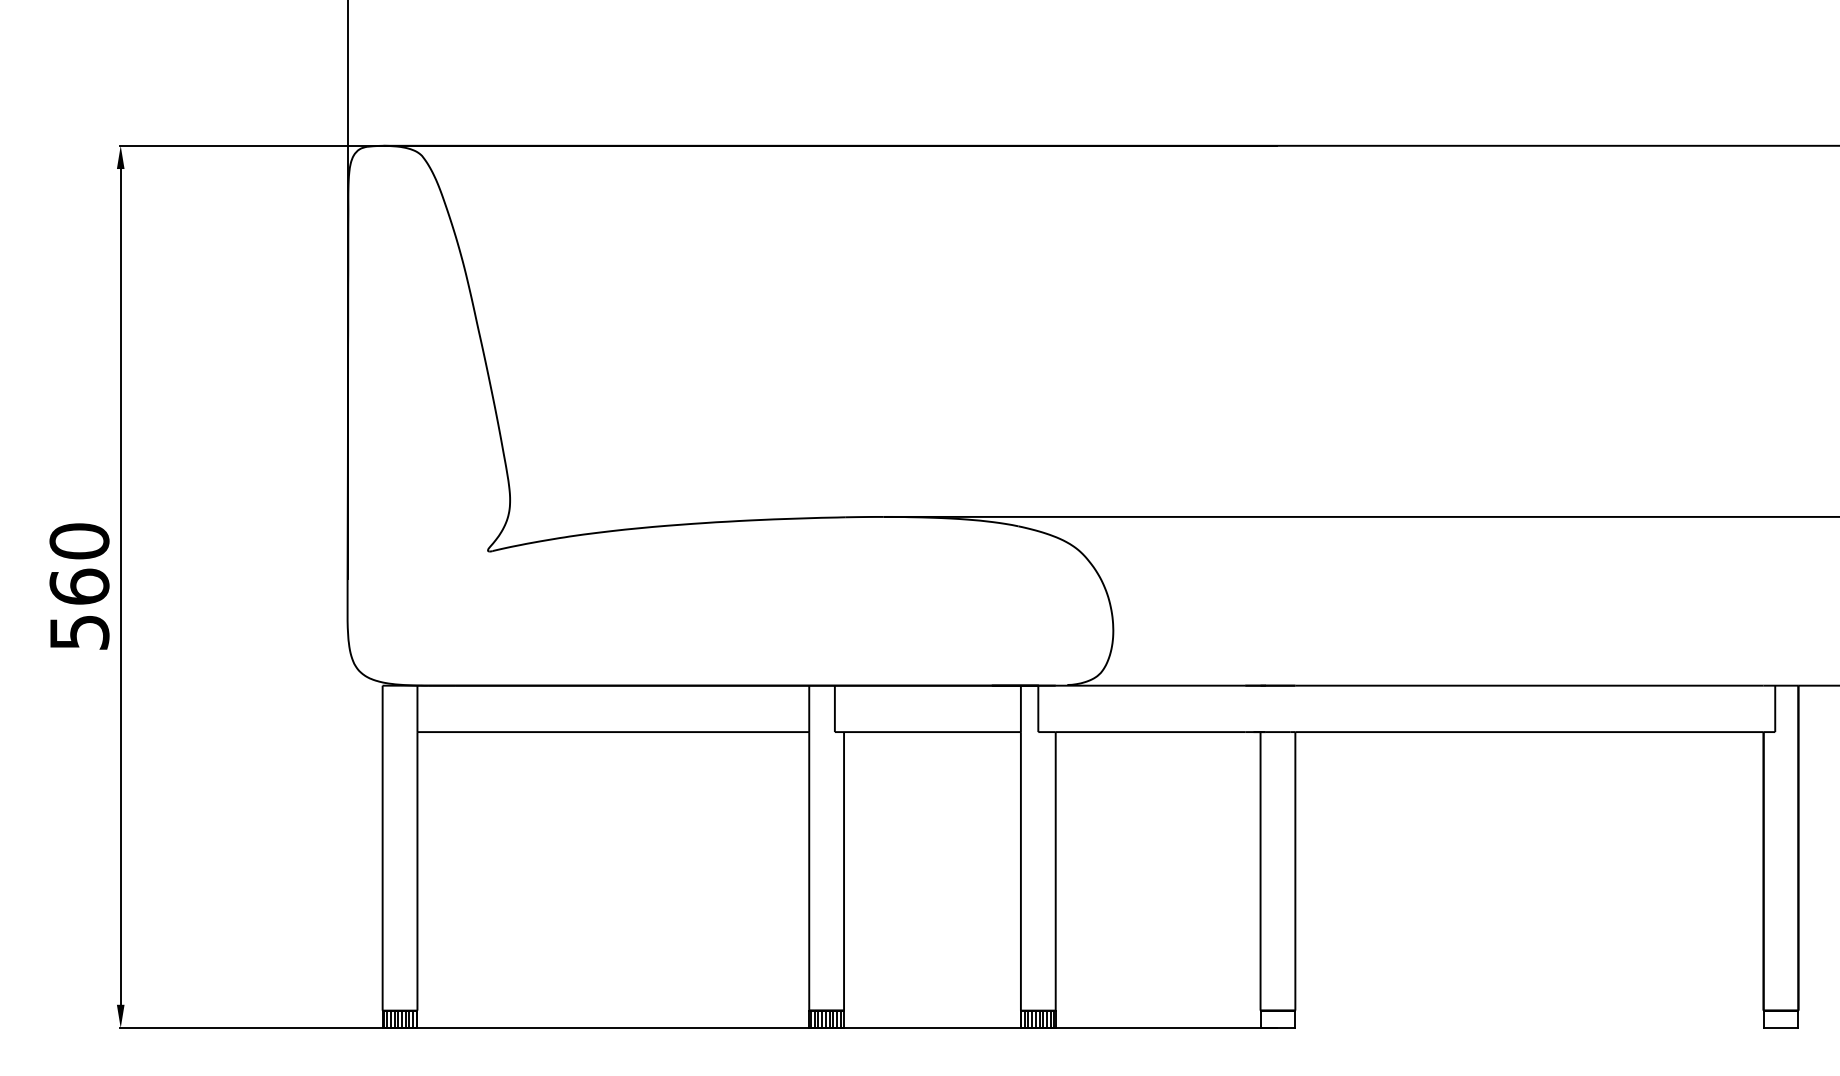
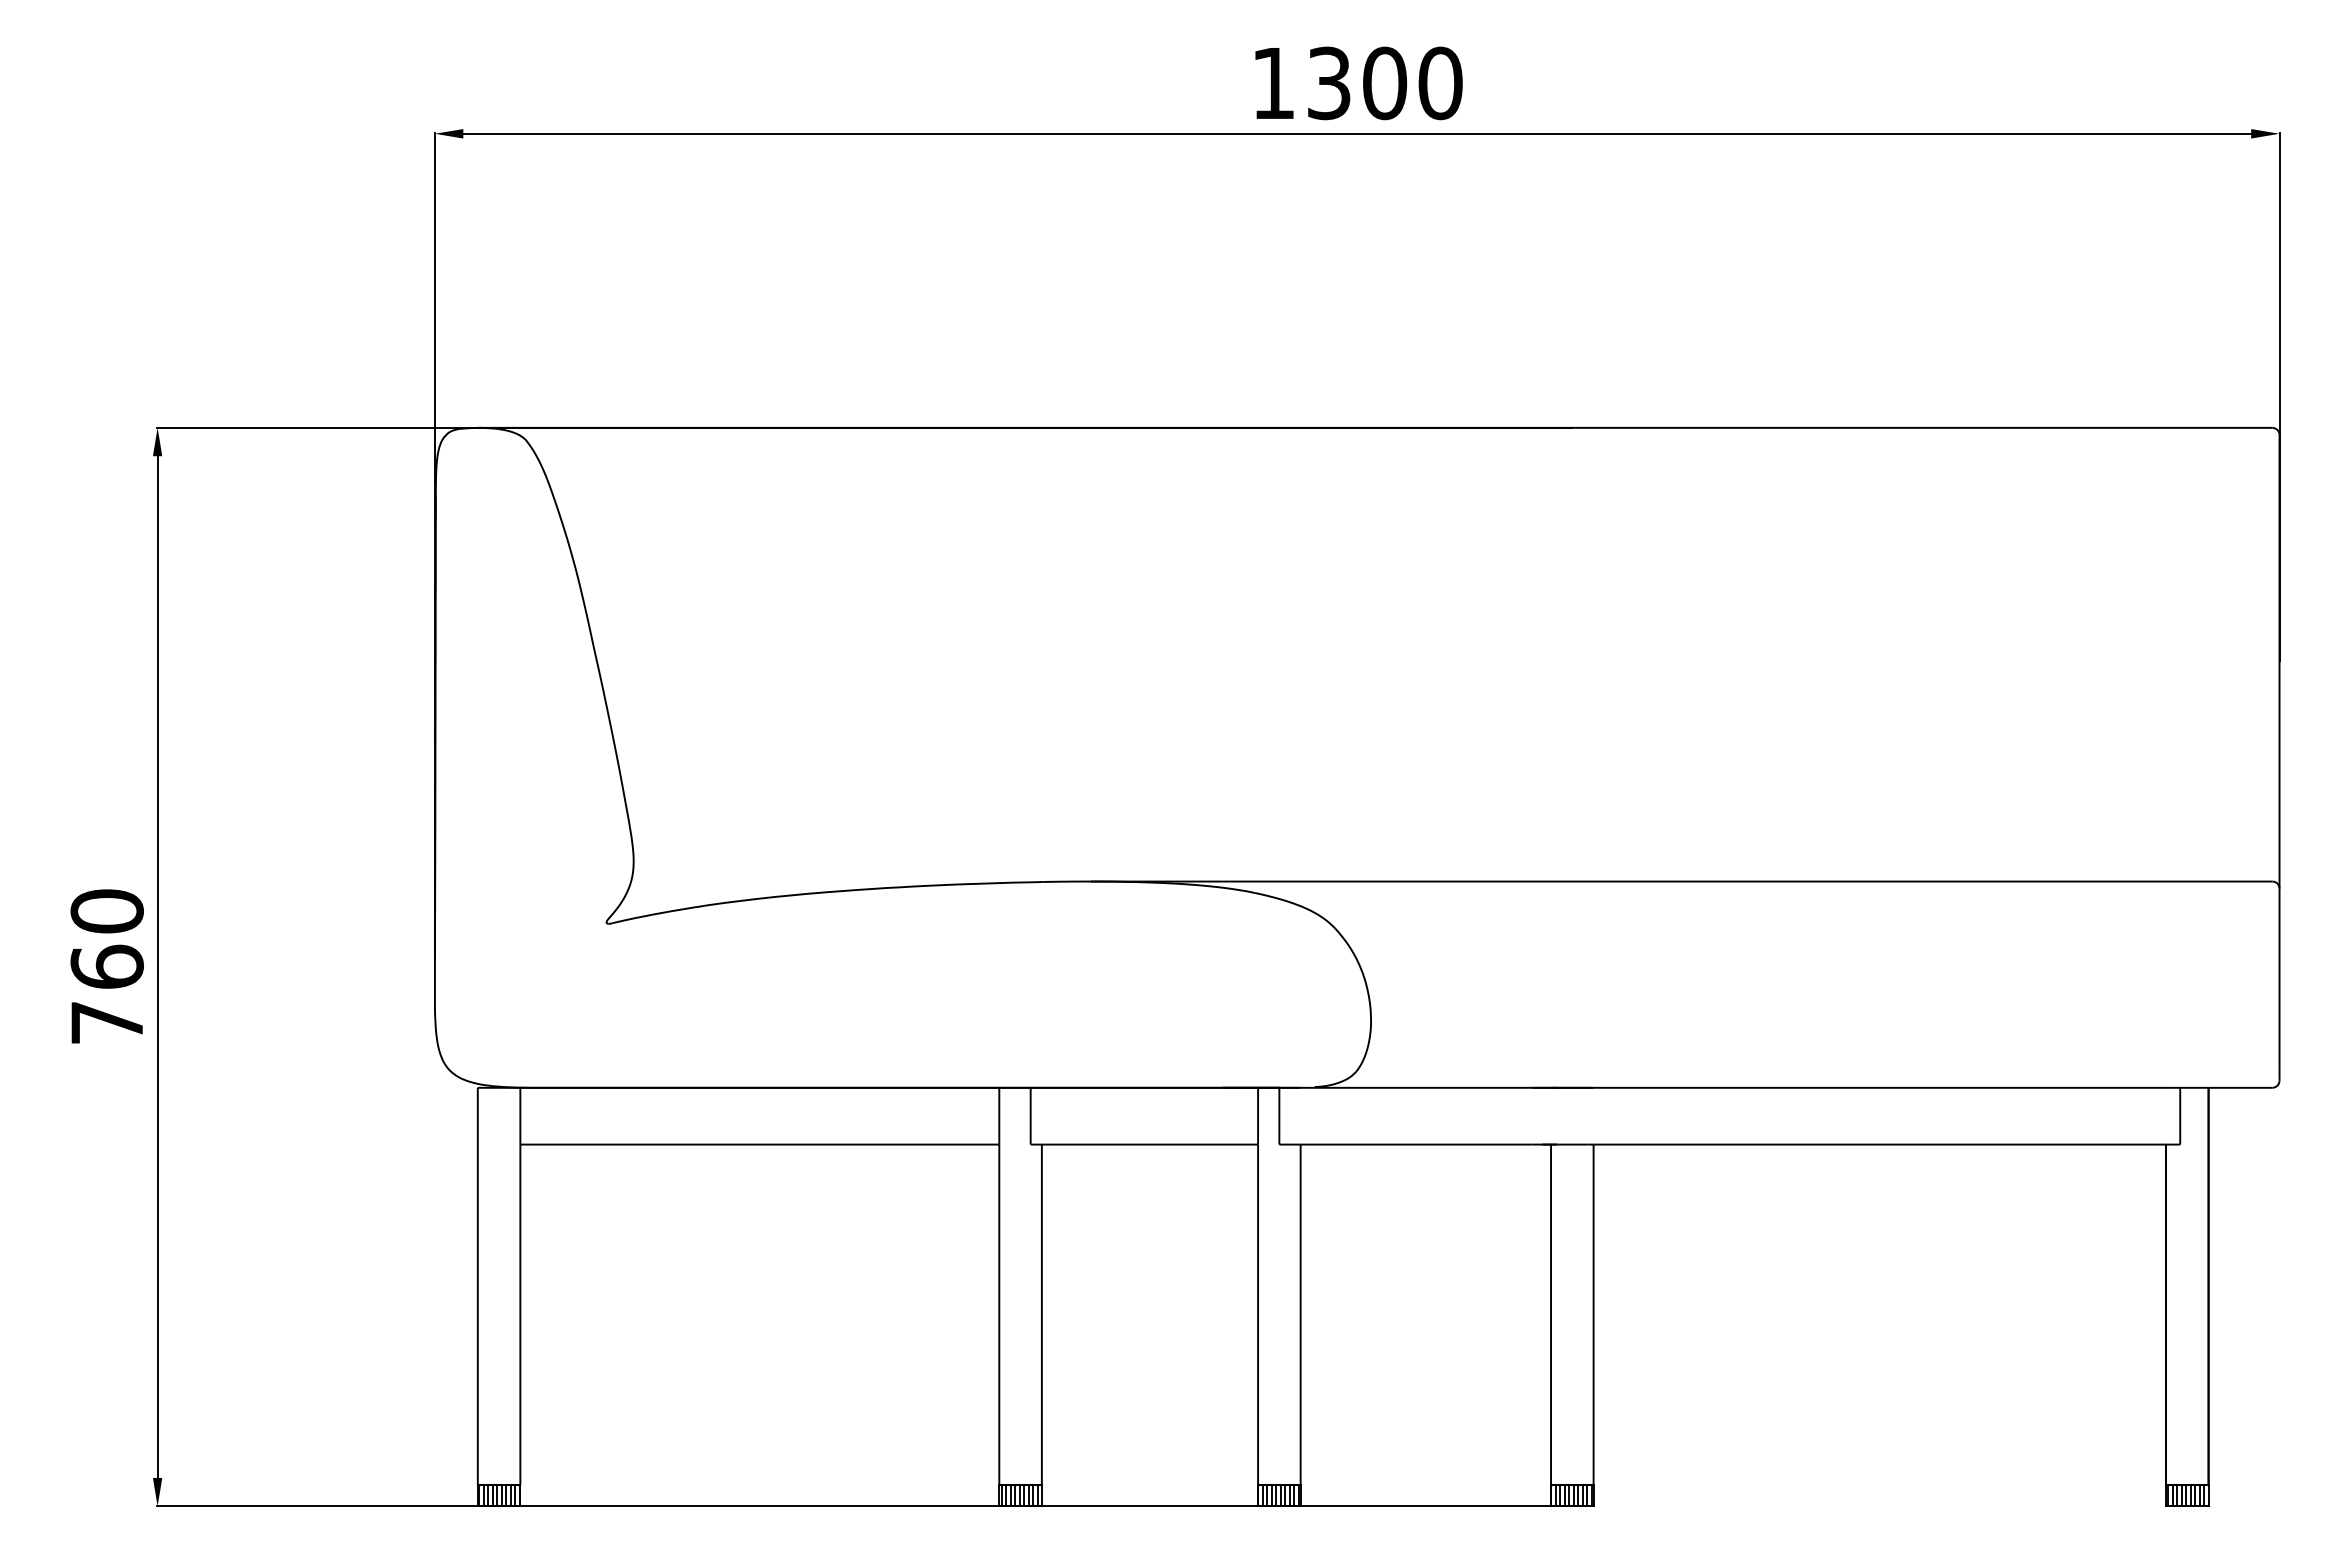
text: (79, 632) -> (107, 1022), 560 -> 760
hatch: (1277, 1019) -> (1571, 1495), added
hatch: (1780, 1019) -> (2186, 1495), added

